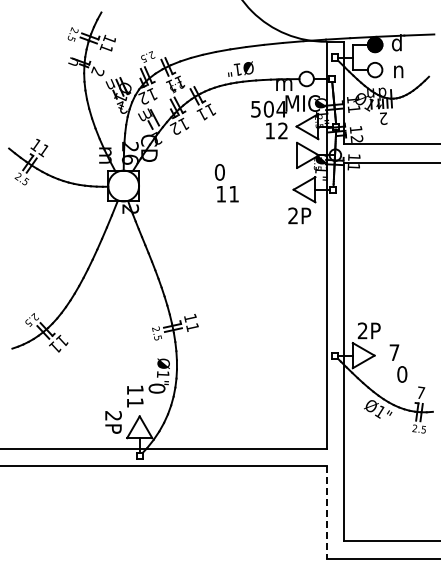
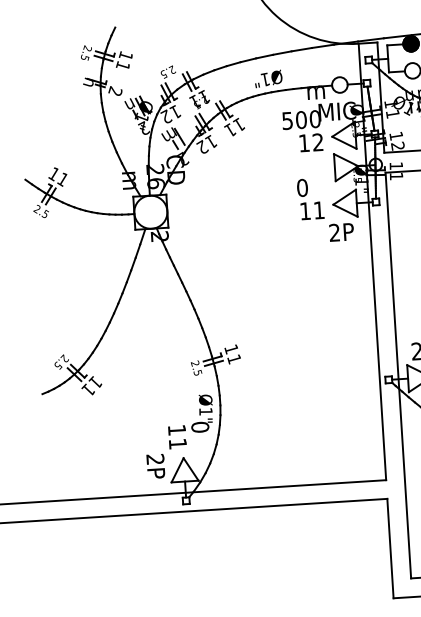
text: (281, 108) -> (314, 118), 504 -> 500
text: (226, 183) -> (310, 199), moved
line: (326, 512) -> (390, 548), dashed -> solid

